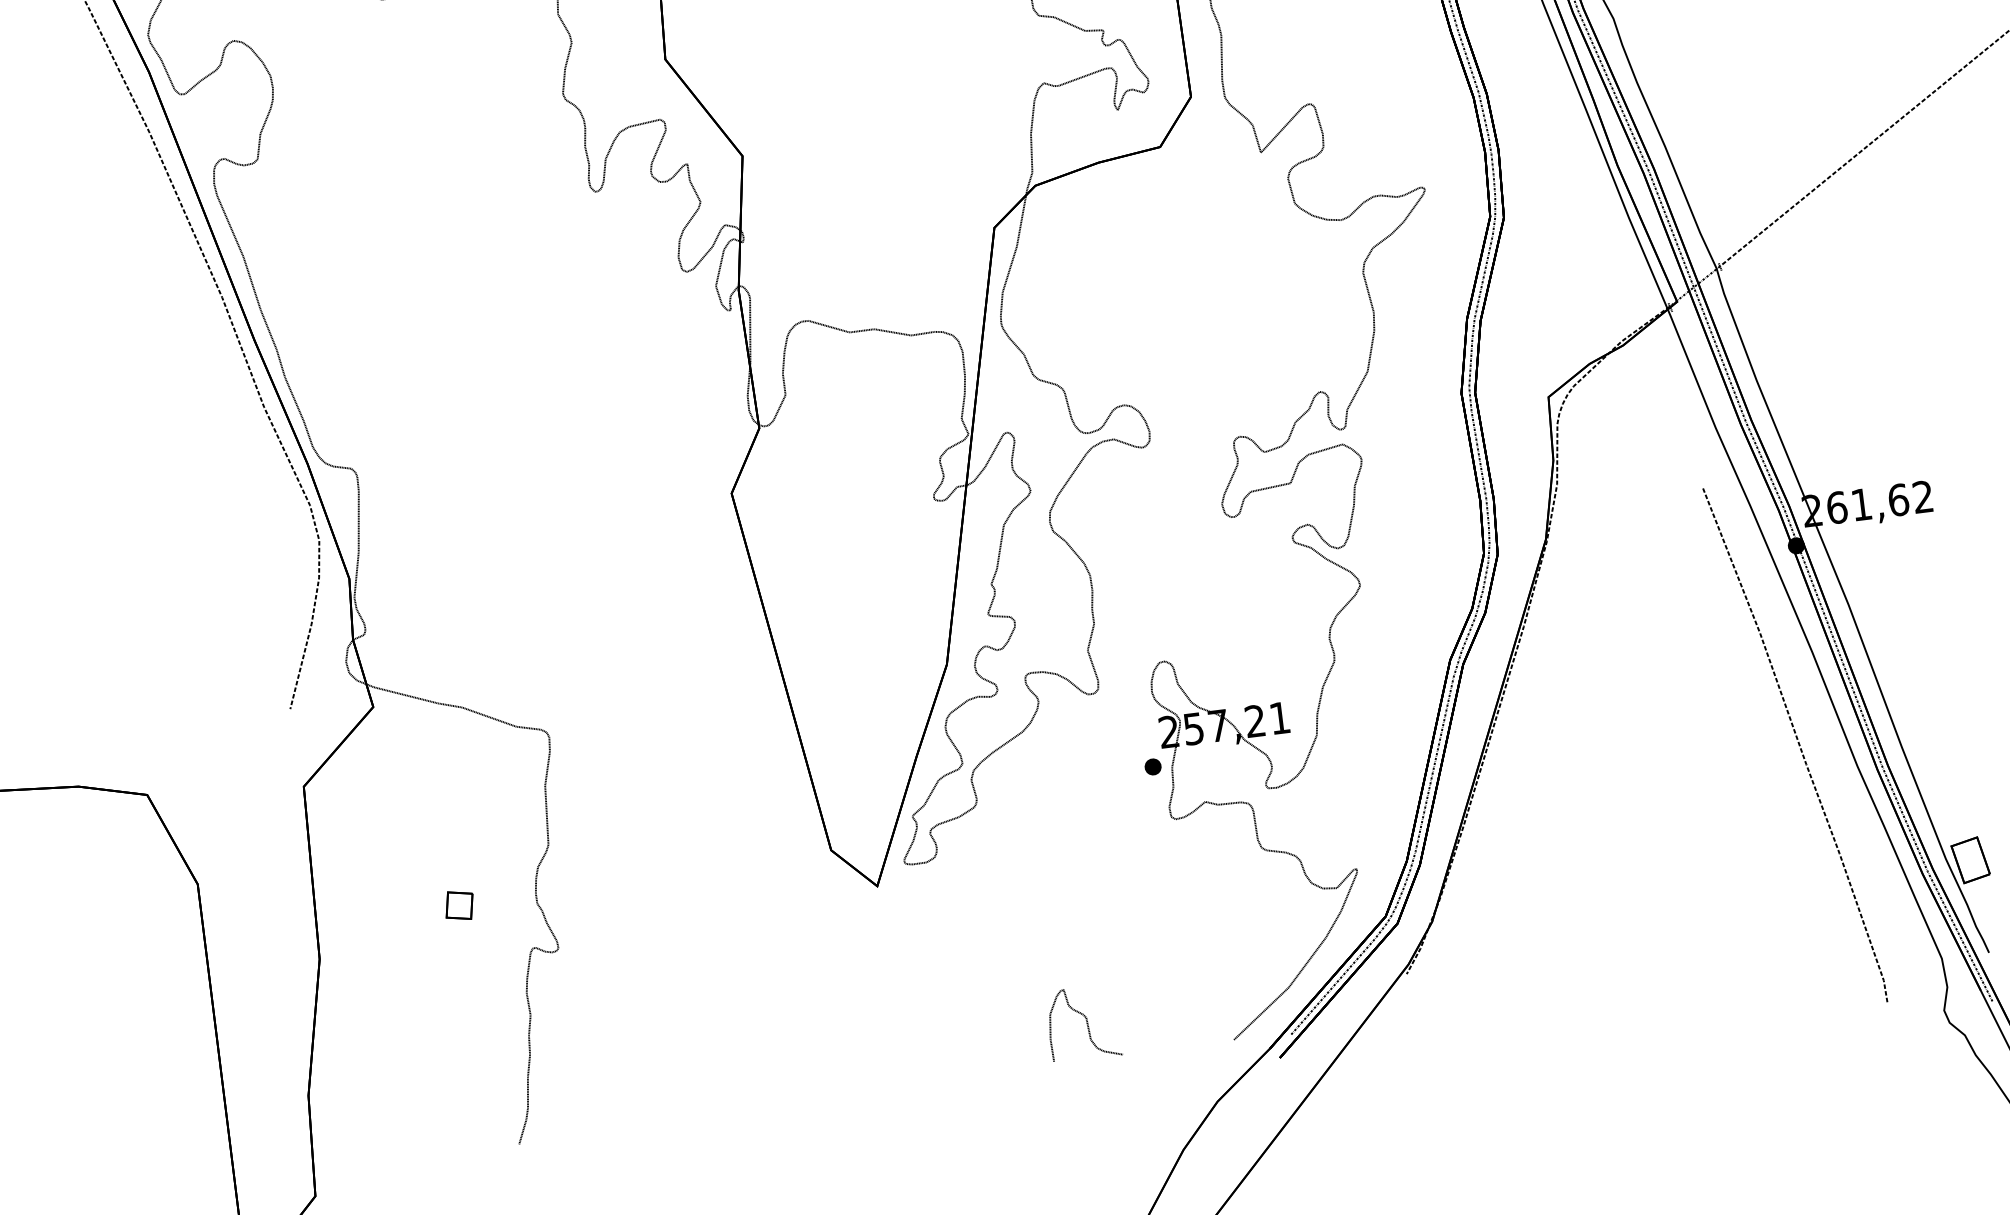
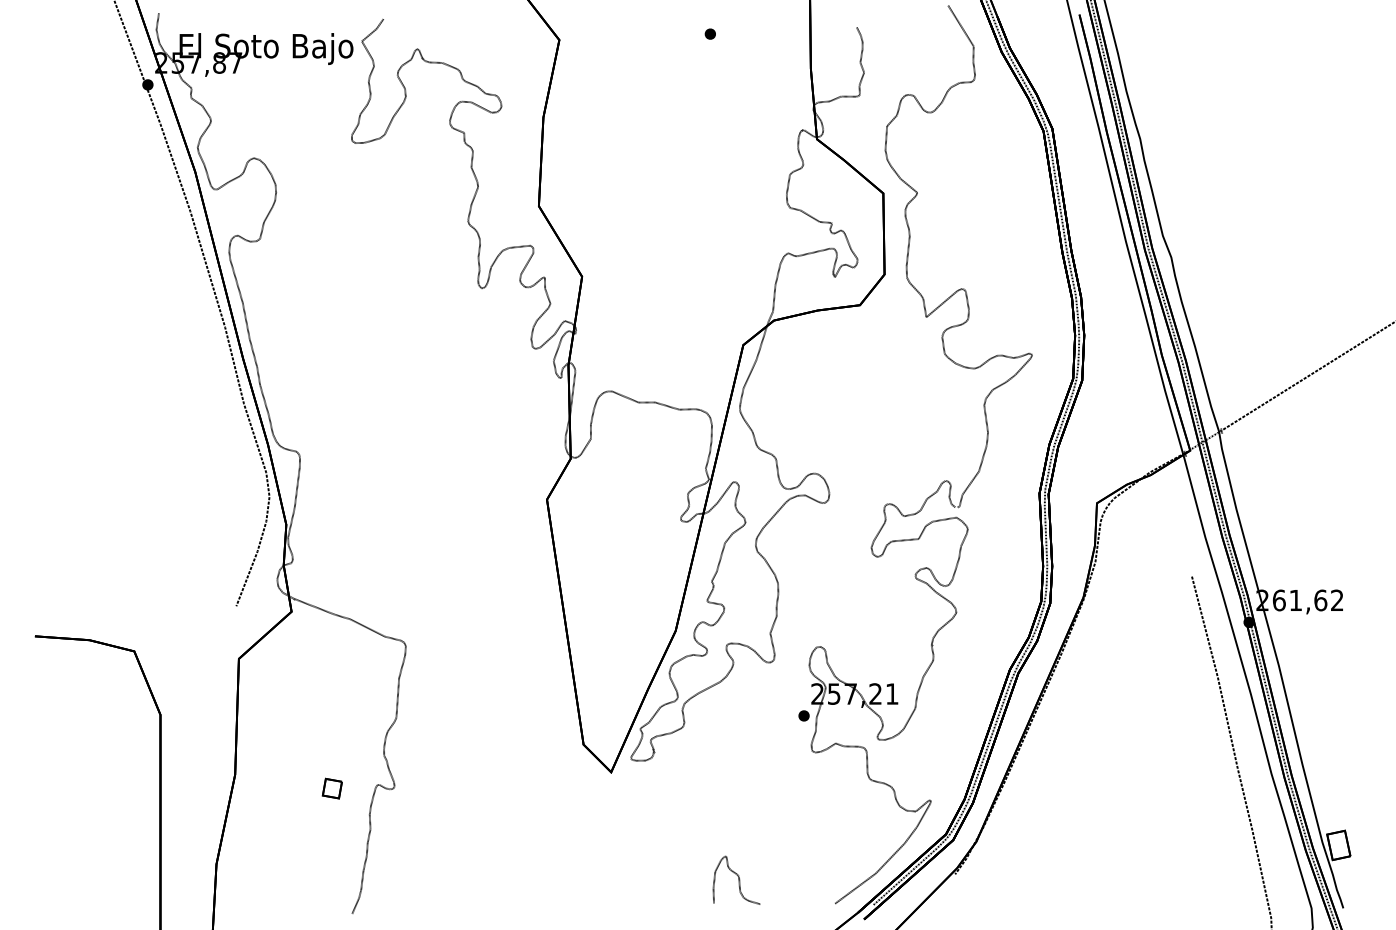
part: (458, 905) -> (331, 788), moved

